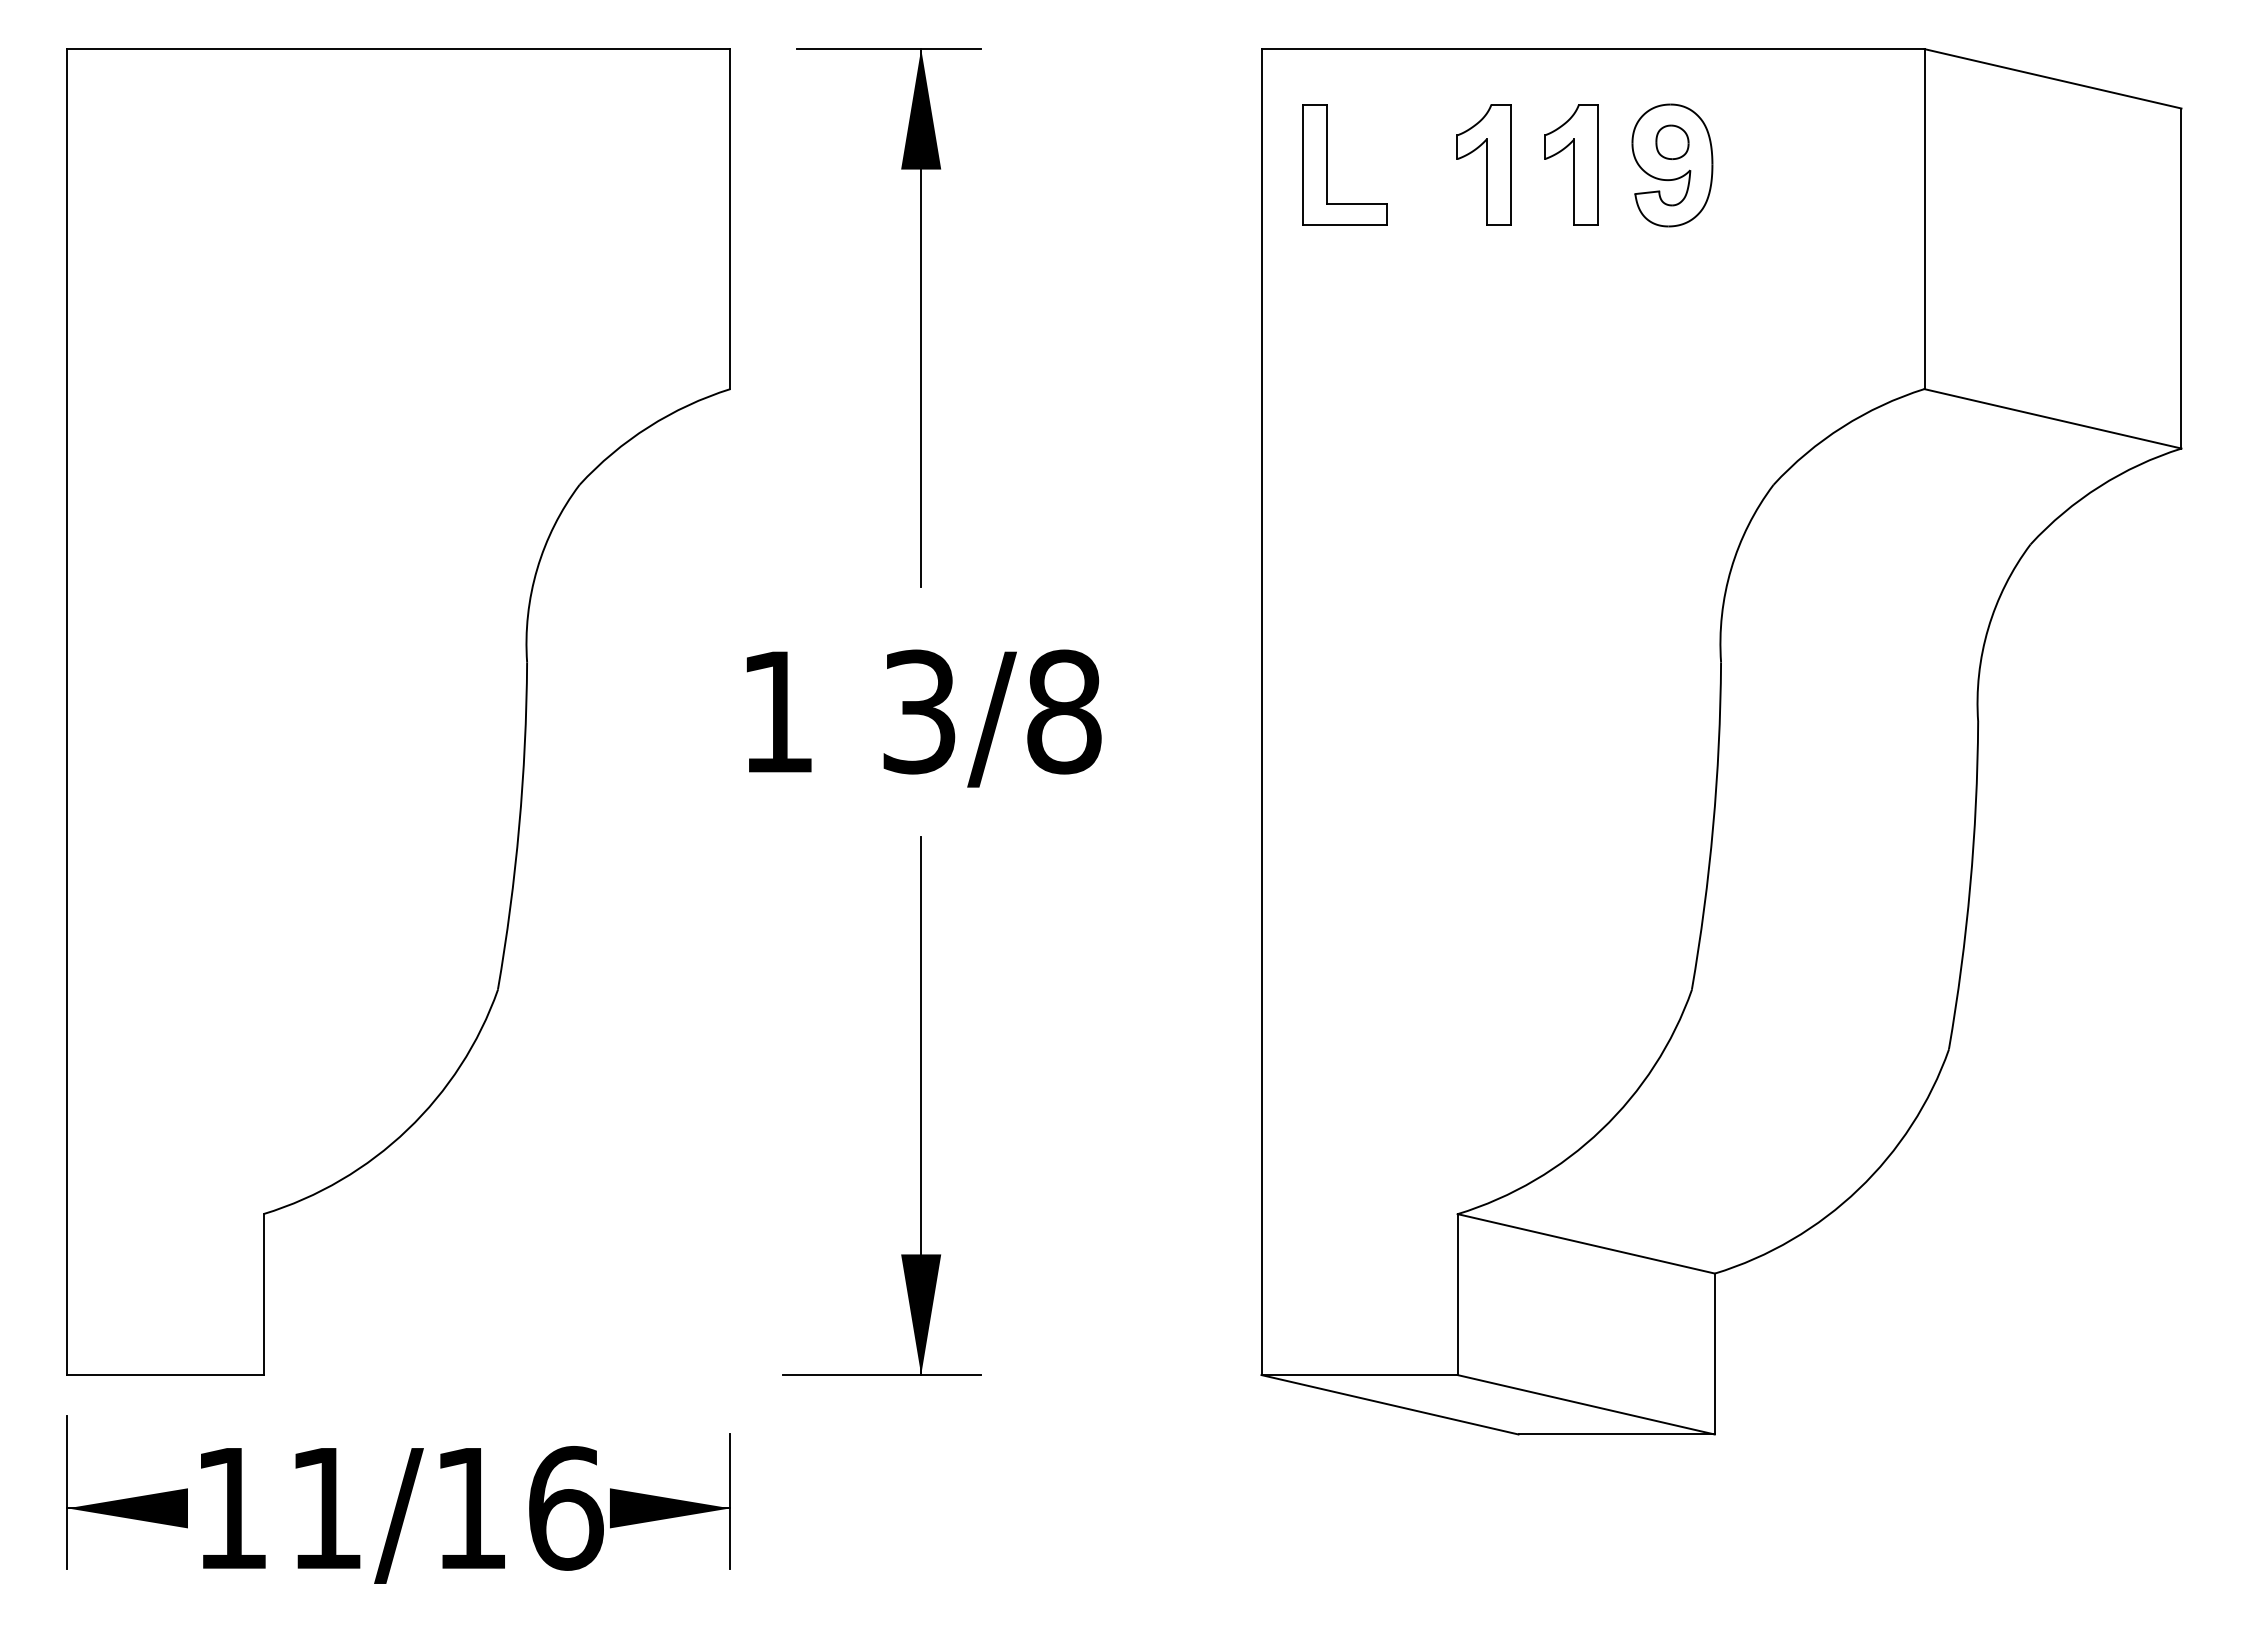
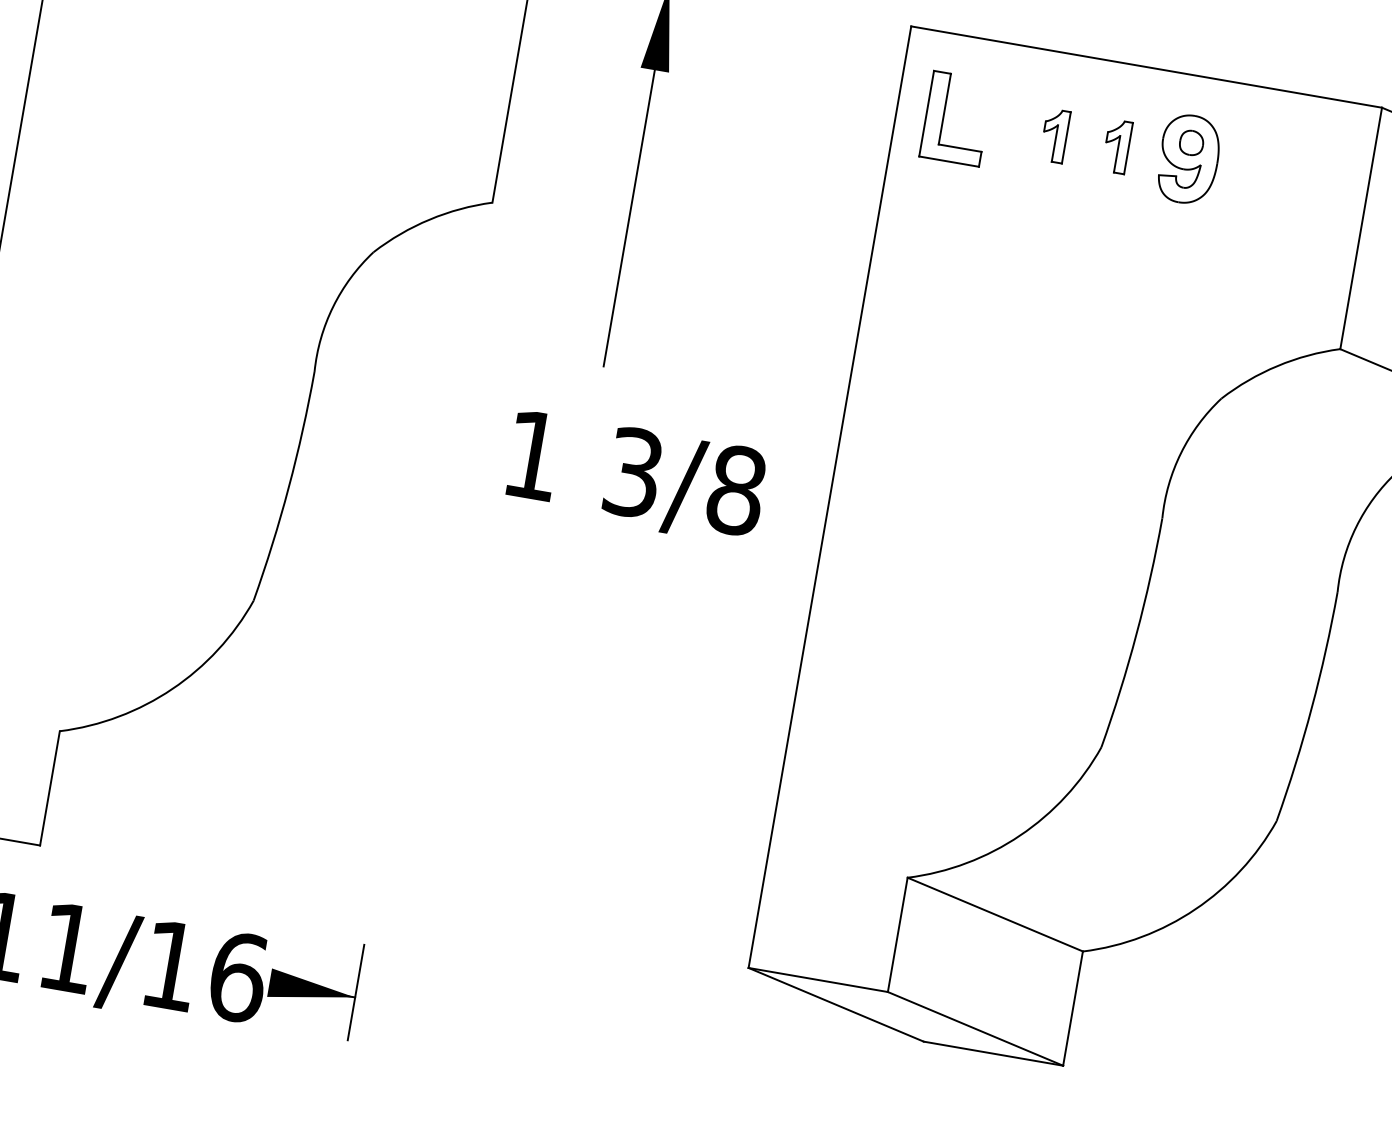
part: (1483, 164) -> (1054, 135), size x0.6
part: (1571, 164) -> (1117, 146), size x0.6
text: (924, 718) -> (636, 477), moved
part: (920, 1105) -> (539, 734), removed

